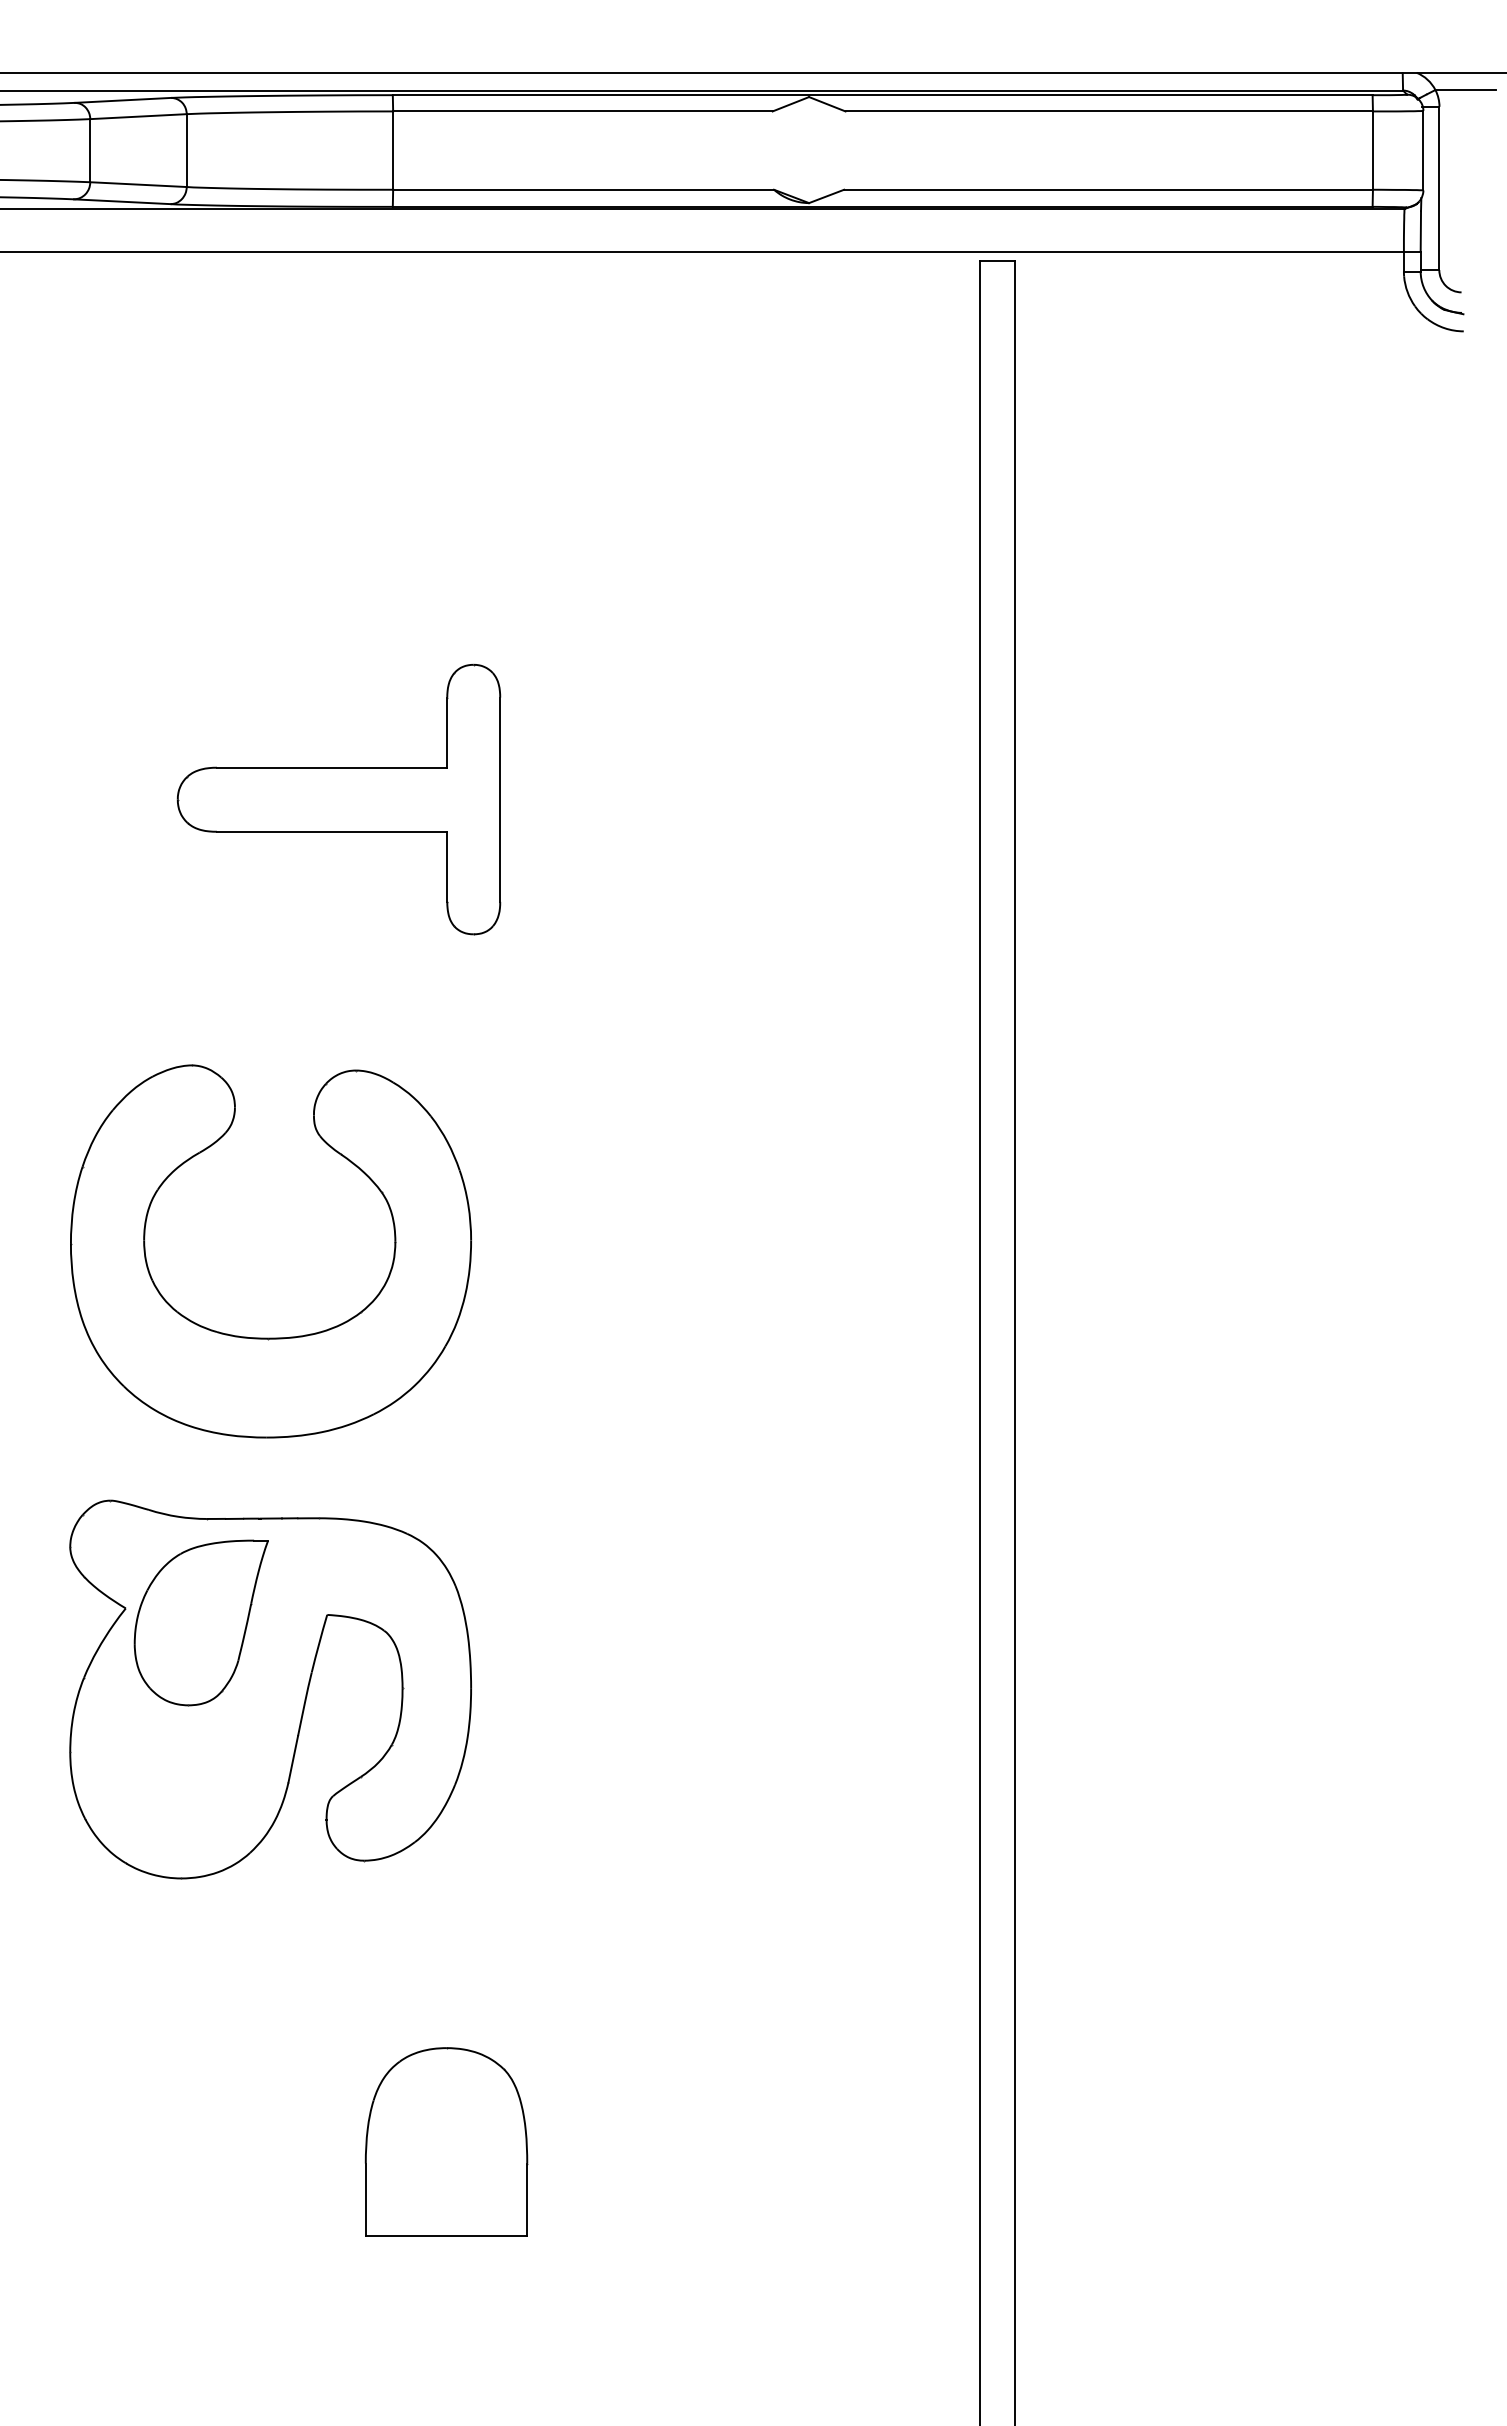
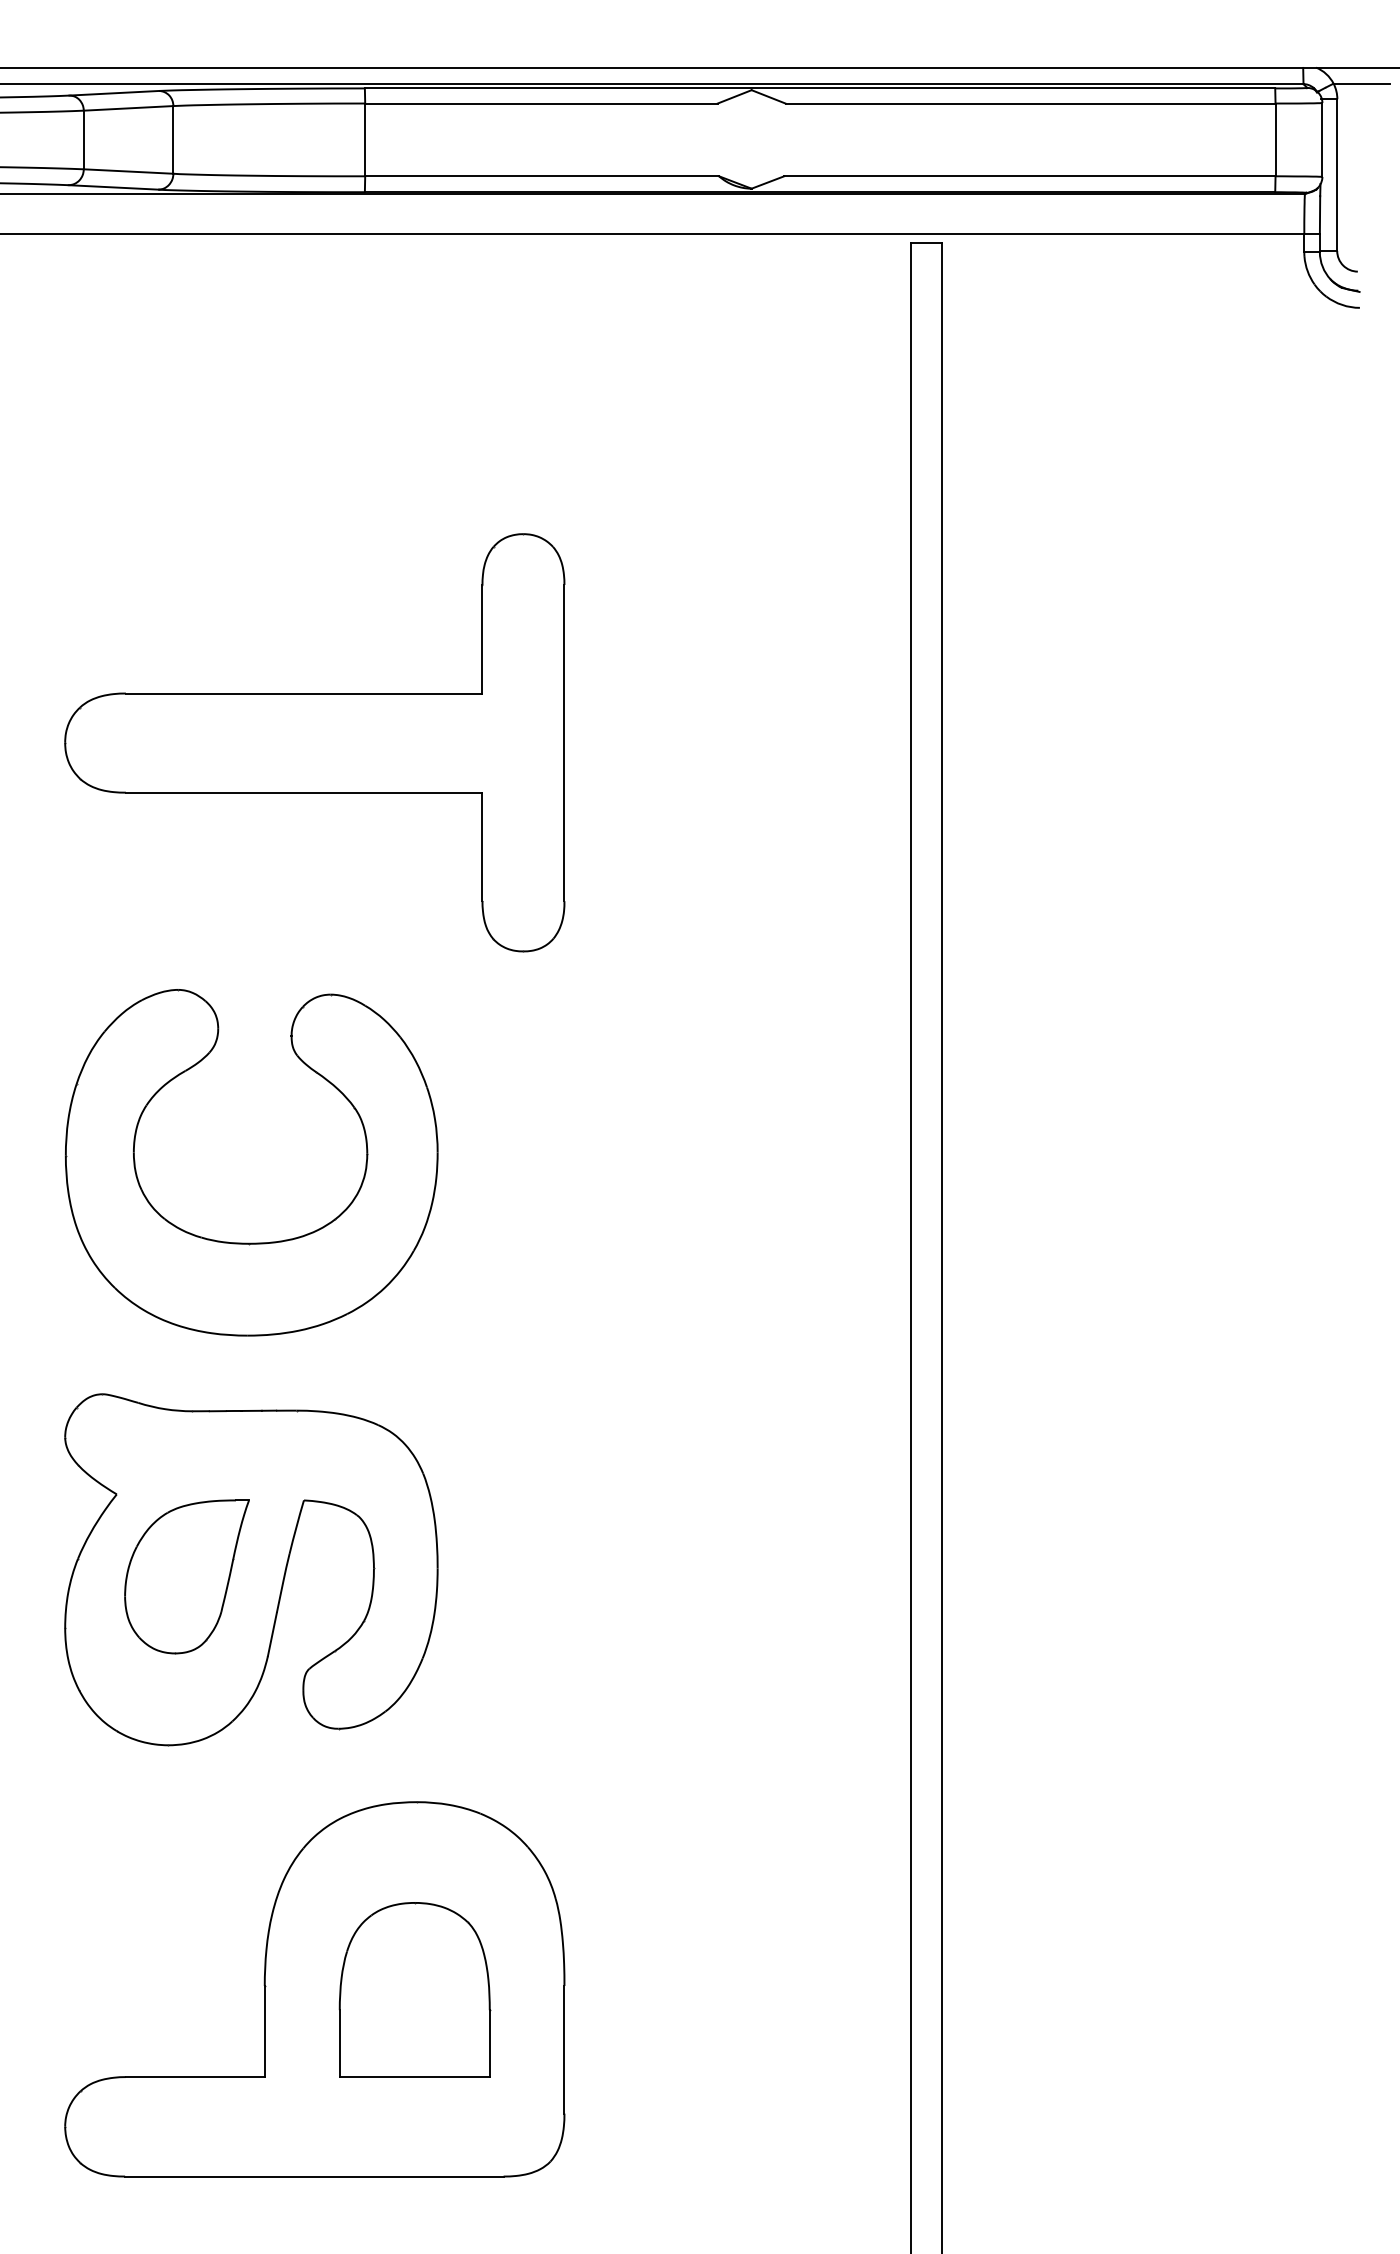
part: (338, 799) -> (314, 742), size x1.67
part: (200, 1622) -> (186, 1576), moved
part: (338, 2141) -> (314, 1989), added

